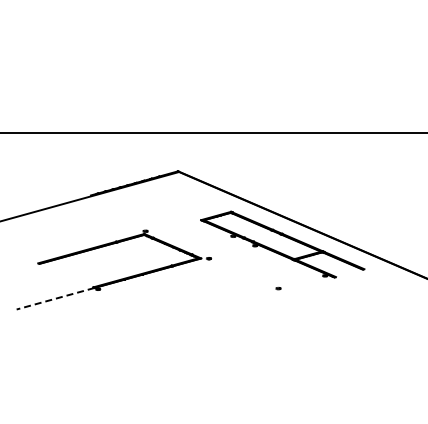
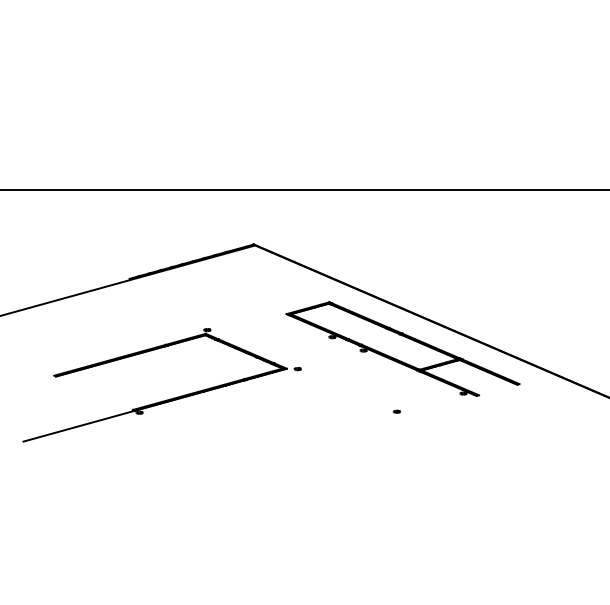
line: (55, 298) -> (78, 425), dashed -> solid

